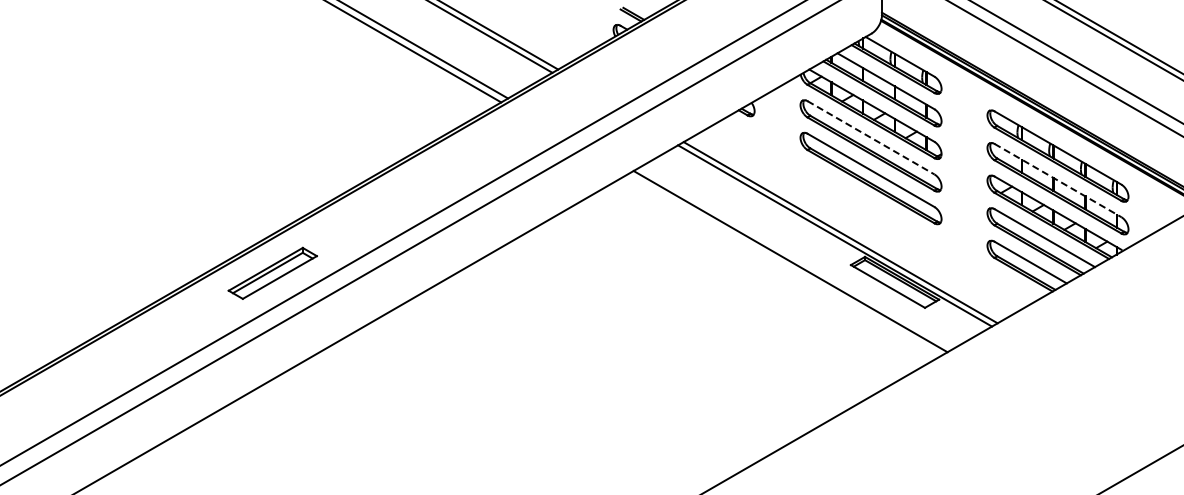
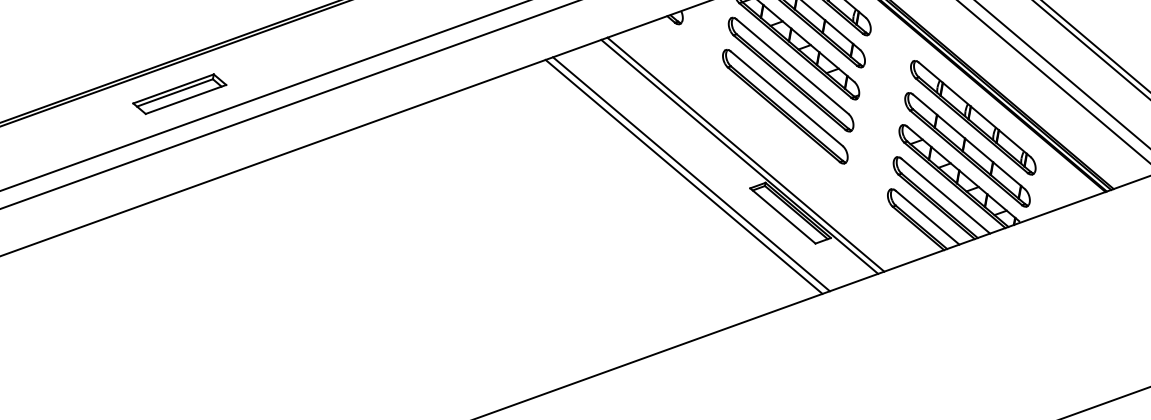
line: (871, 138) -> (792, 67), dashed -> solid
line: (1058, 180) -> (969, 141), dashed -> solid
line: (783, 265) -> (683, 176), added

